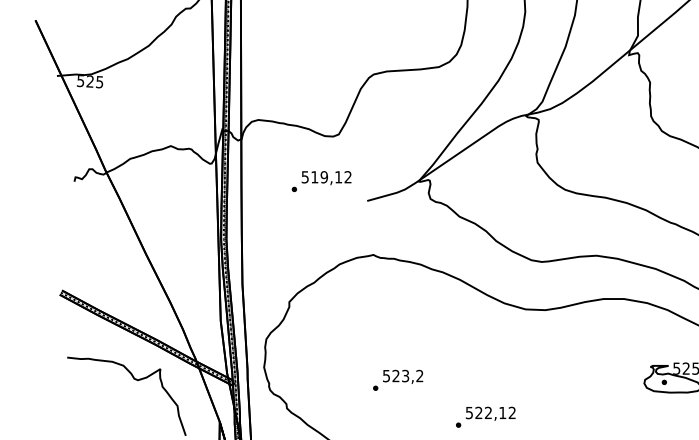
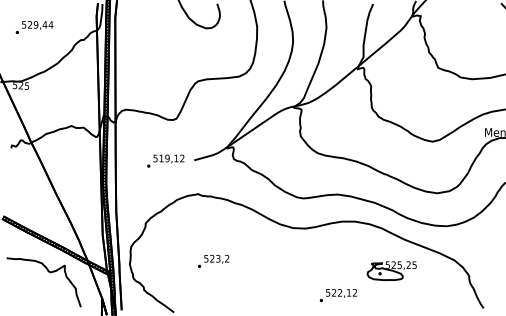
text: (321, 180) -> (165, 160), moved
text: (397, 380) -> (213, 261), moved
text: (484, 417) -> (337, 295), moved

